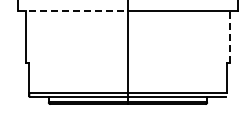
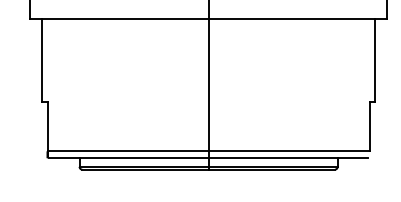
line: (73, 11) -> (119, 18), dashed -> solid
line: (230, 37) -> (375, 61), dashed -> solid

